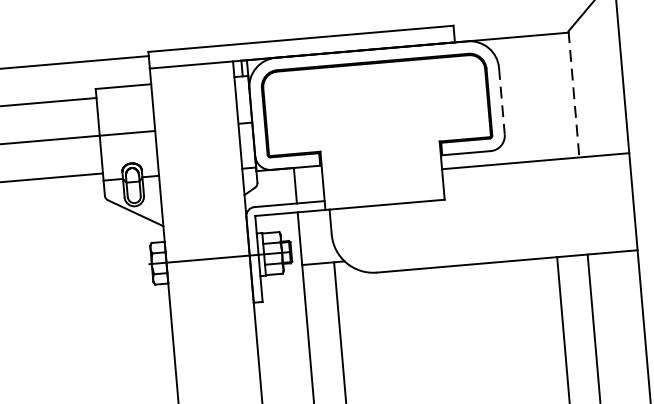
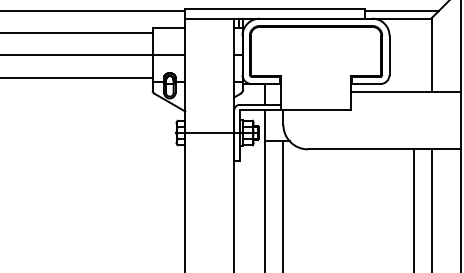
line: (515, 24) -> (401, 11), added
line: (574, 95) -> (432, 55), dashed -> solid
line: (501, 101) -> (389, 55), dashed -> solid

